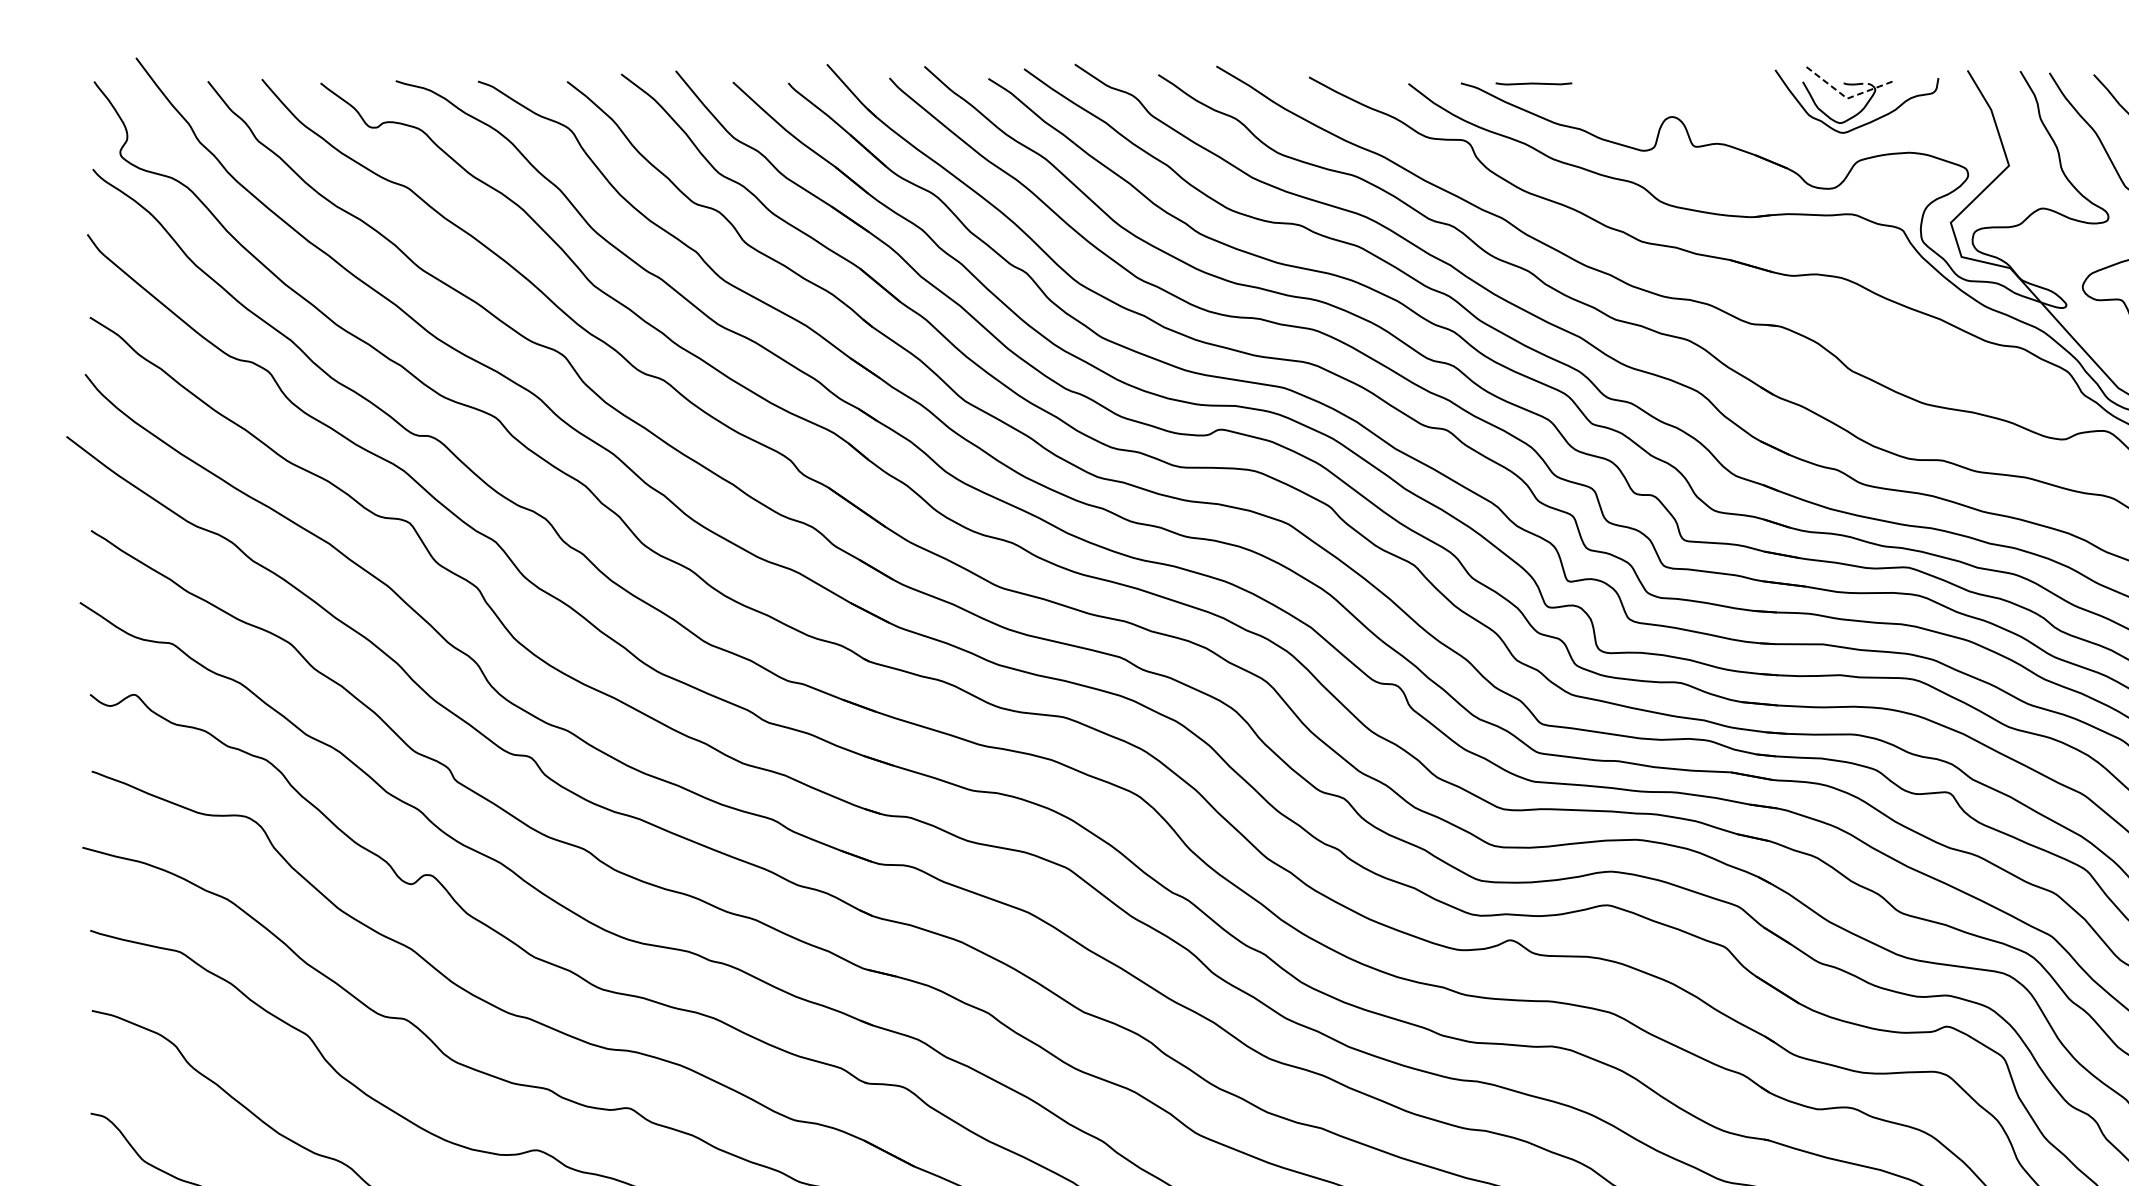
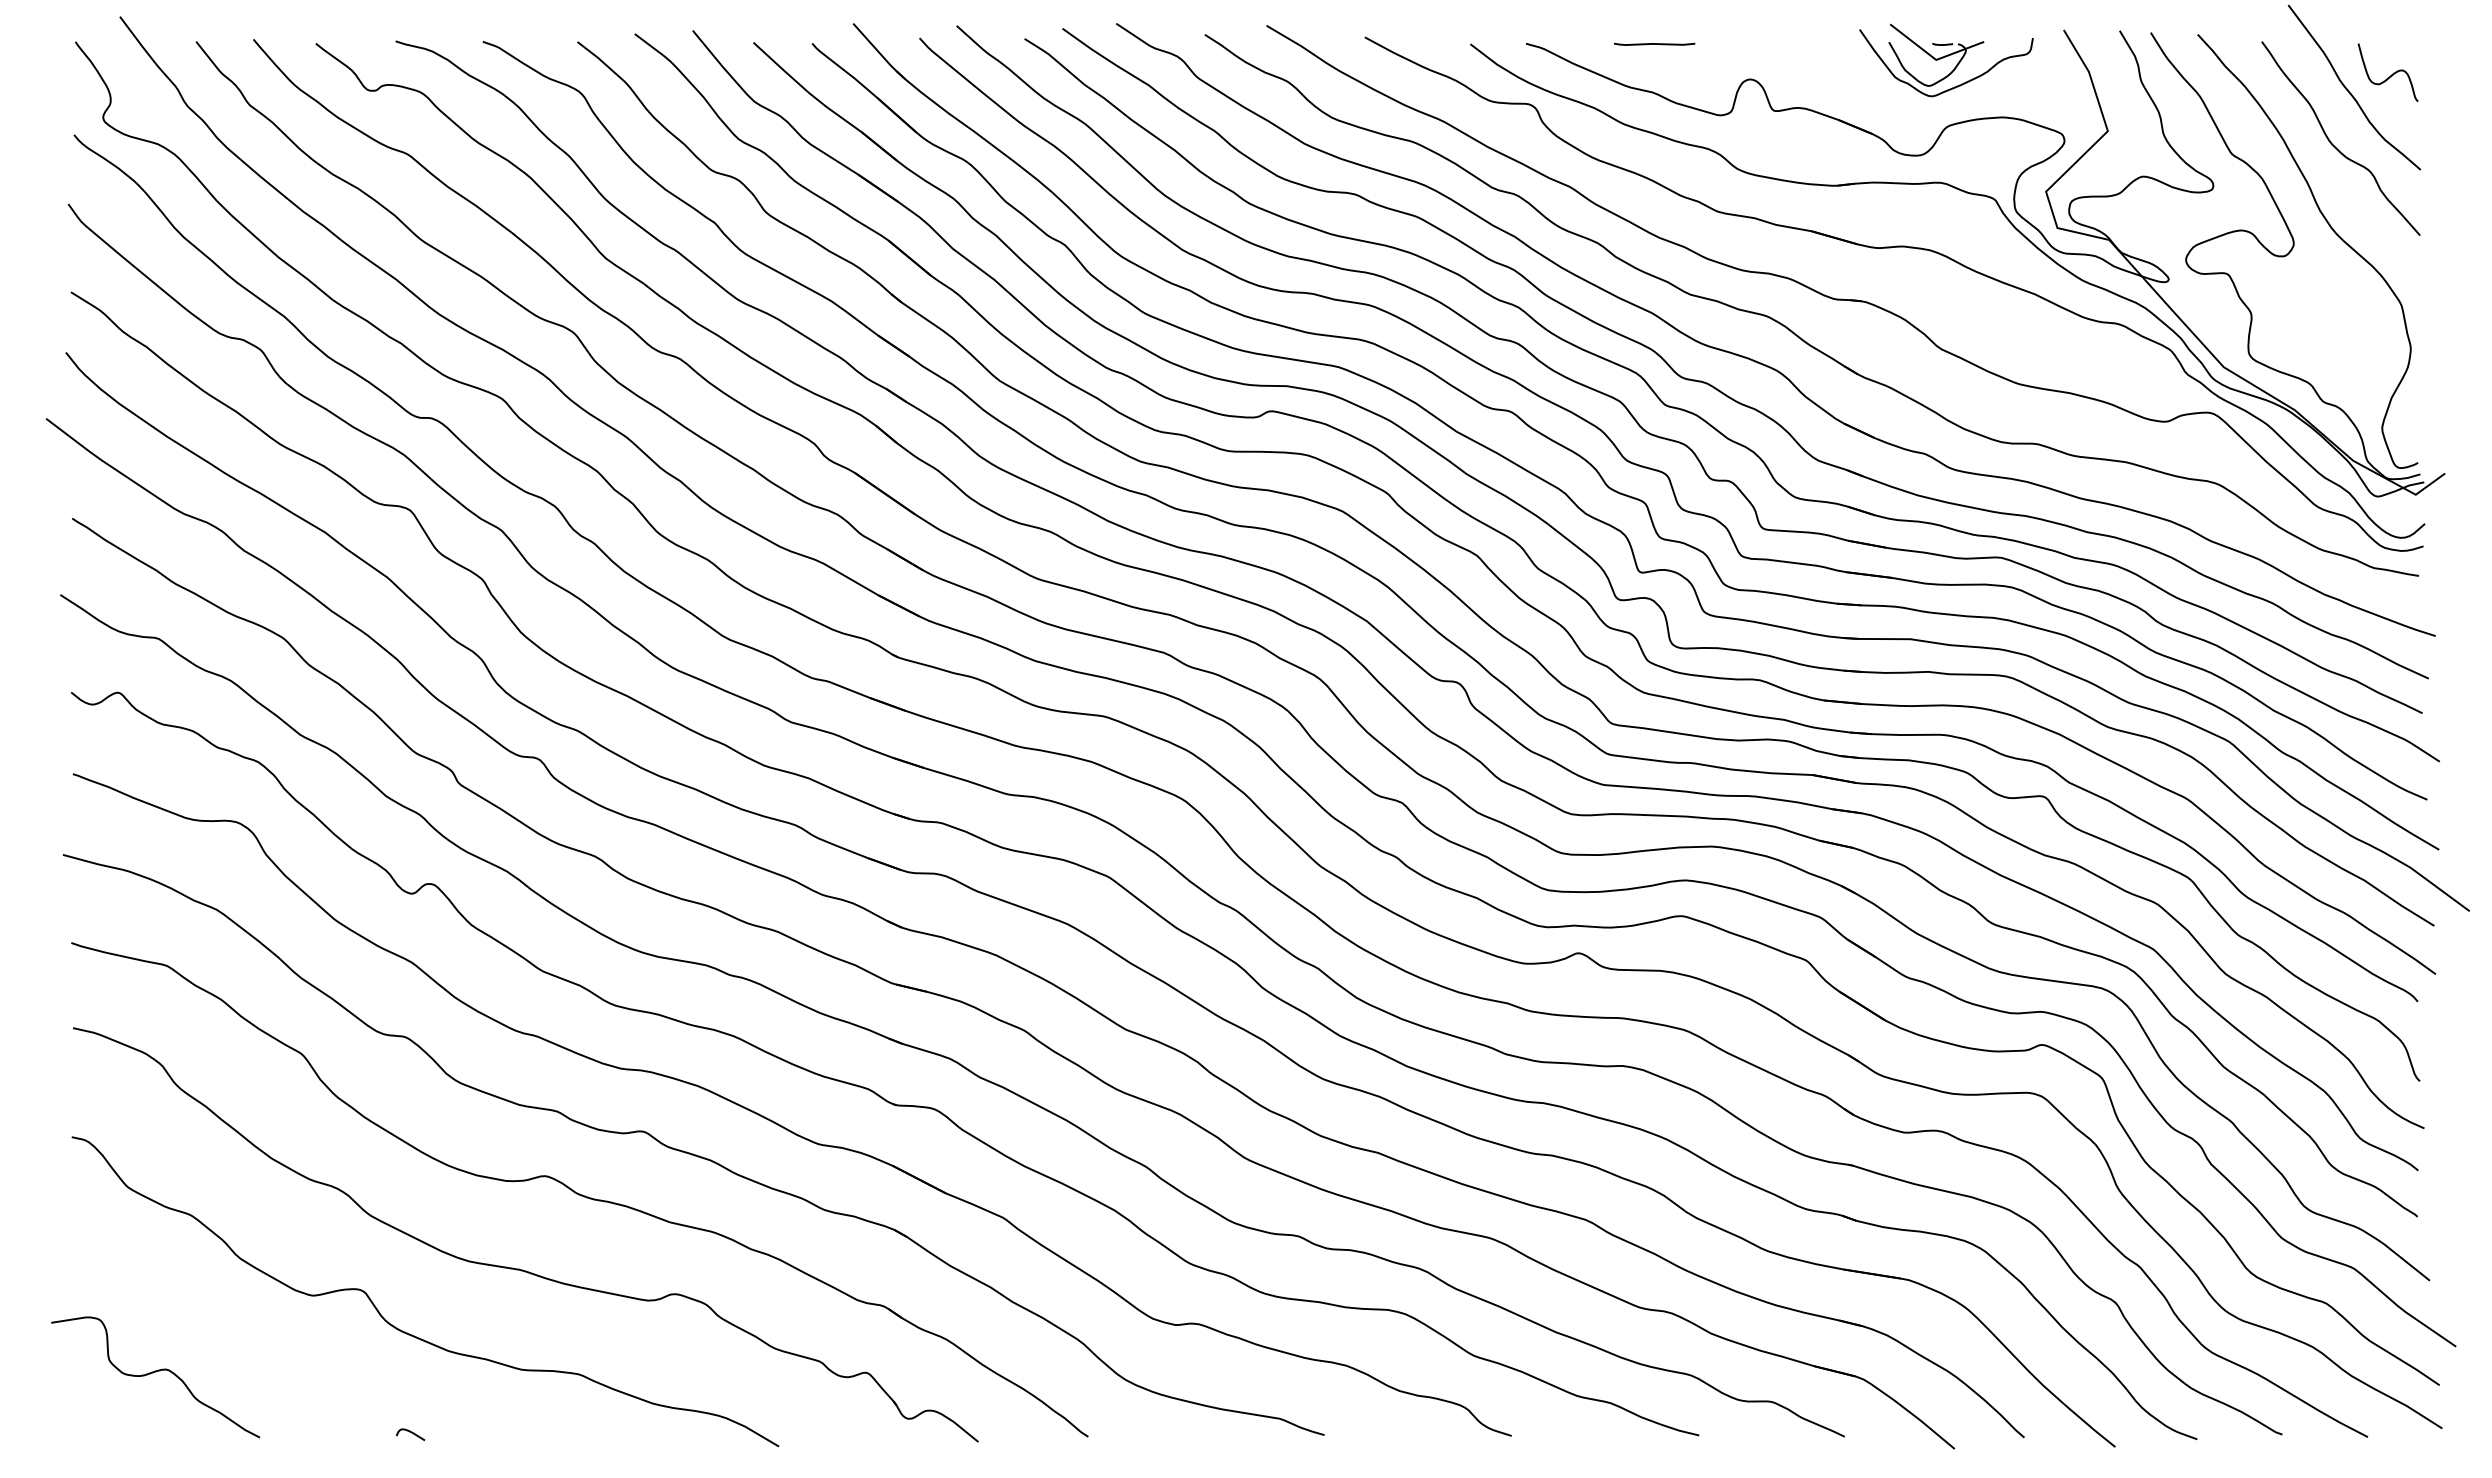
line: (1533, 83) -> (1654, 43), moved
line: (1844, 97) -> (1933, 58), dashed -> solid

